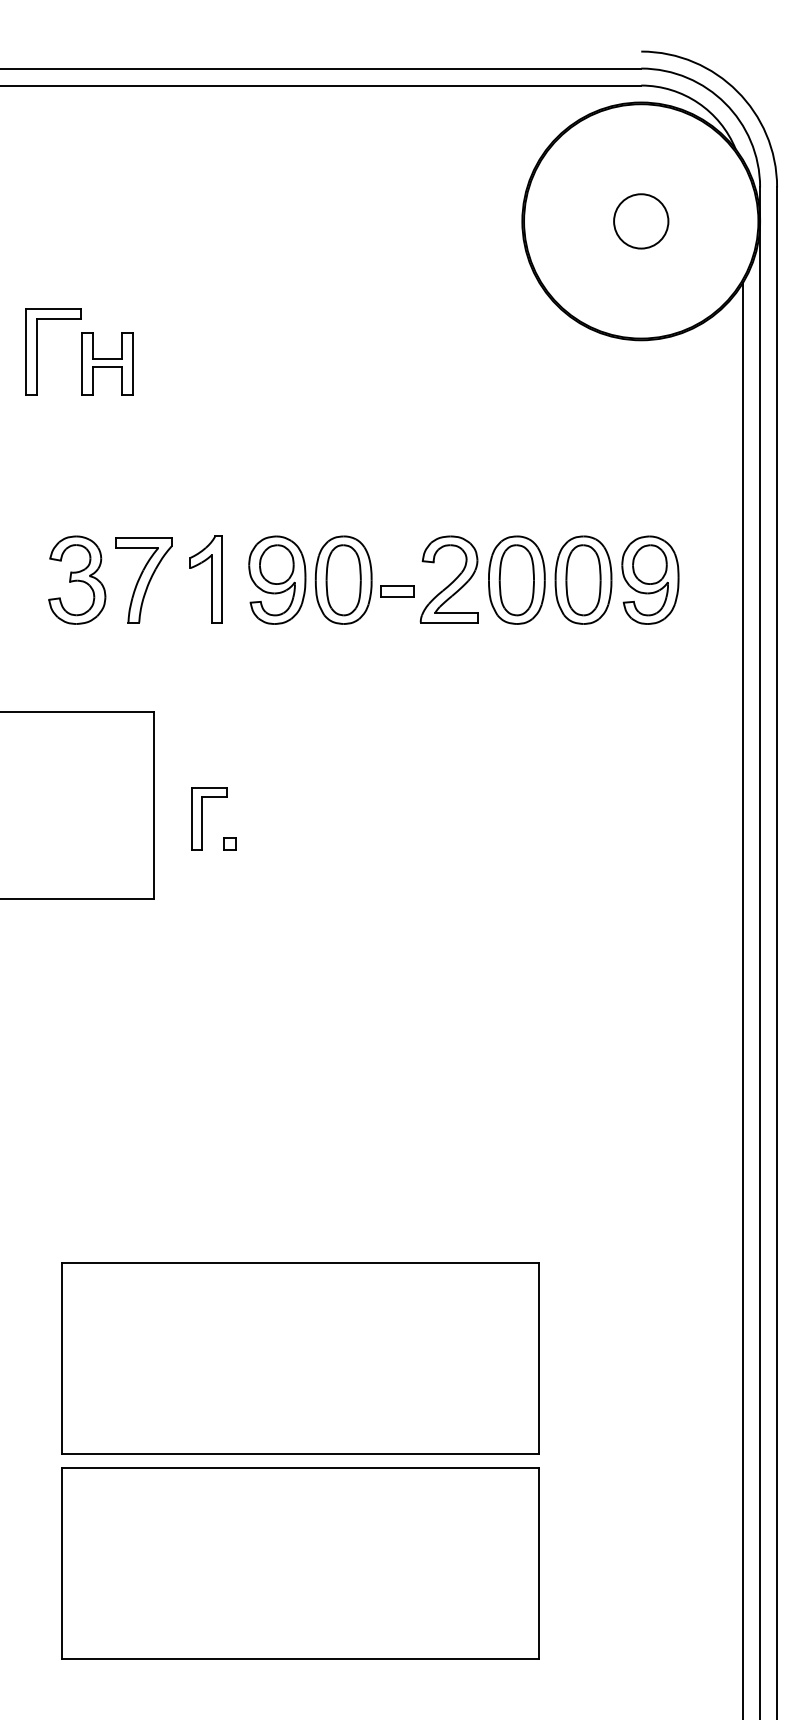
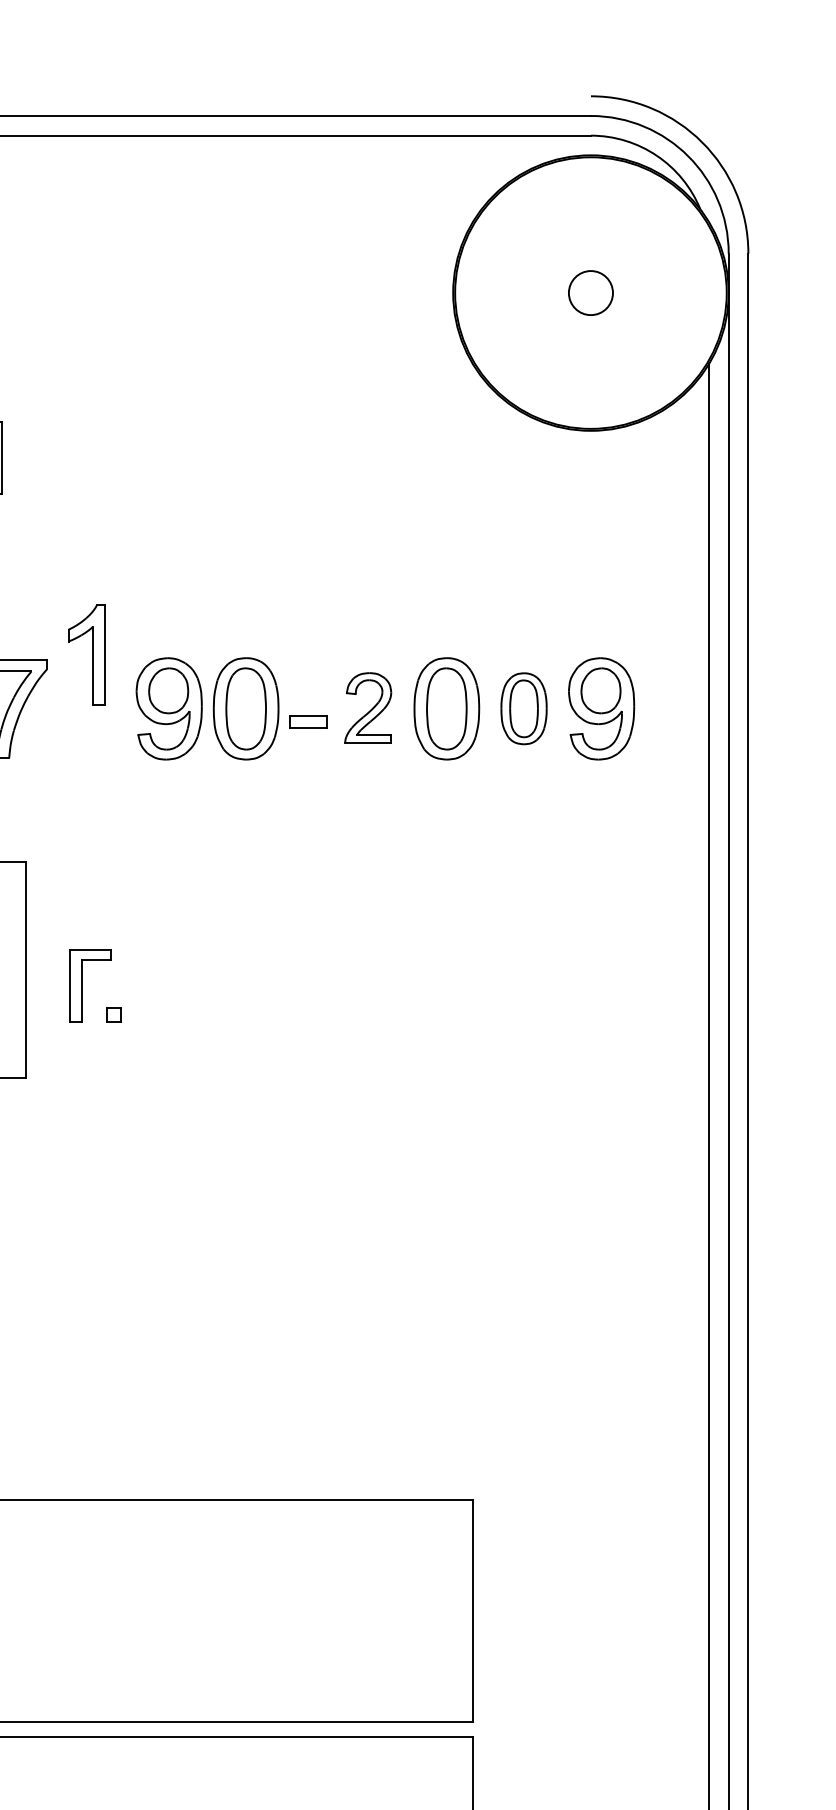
circle: (641, 221) -> (591, 293), size x0.7
part: (205, 579) -> (86, 654), moved
part: (448, 579) -> (367, 708), size x0.7
part: (583, 579) -> (524, 708), size x0.7

